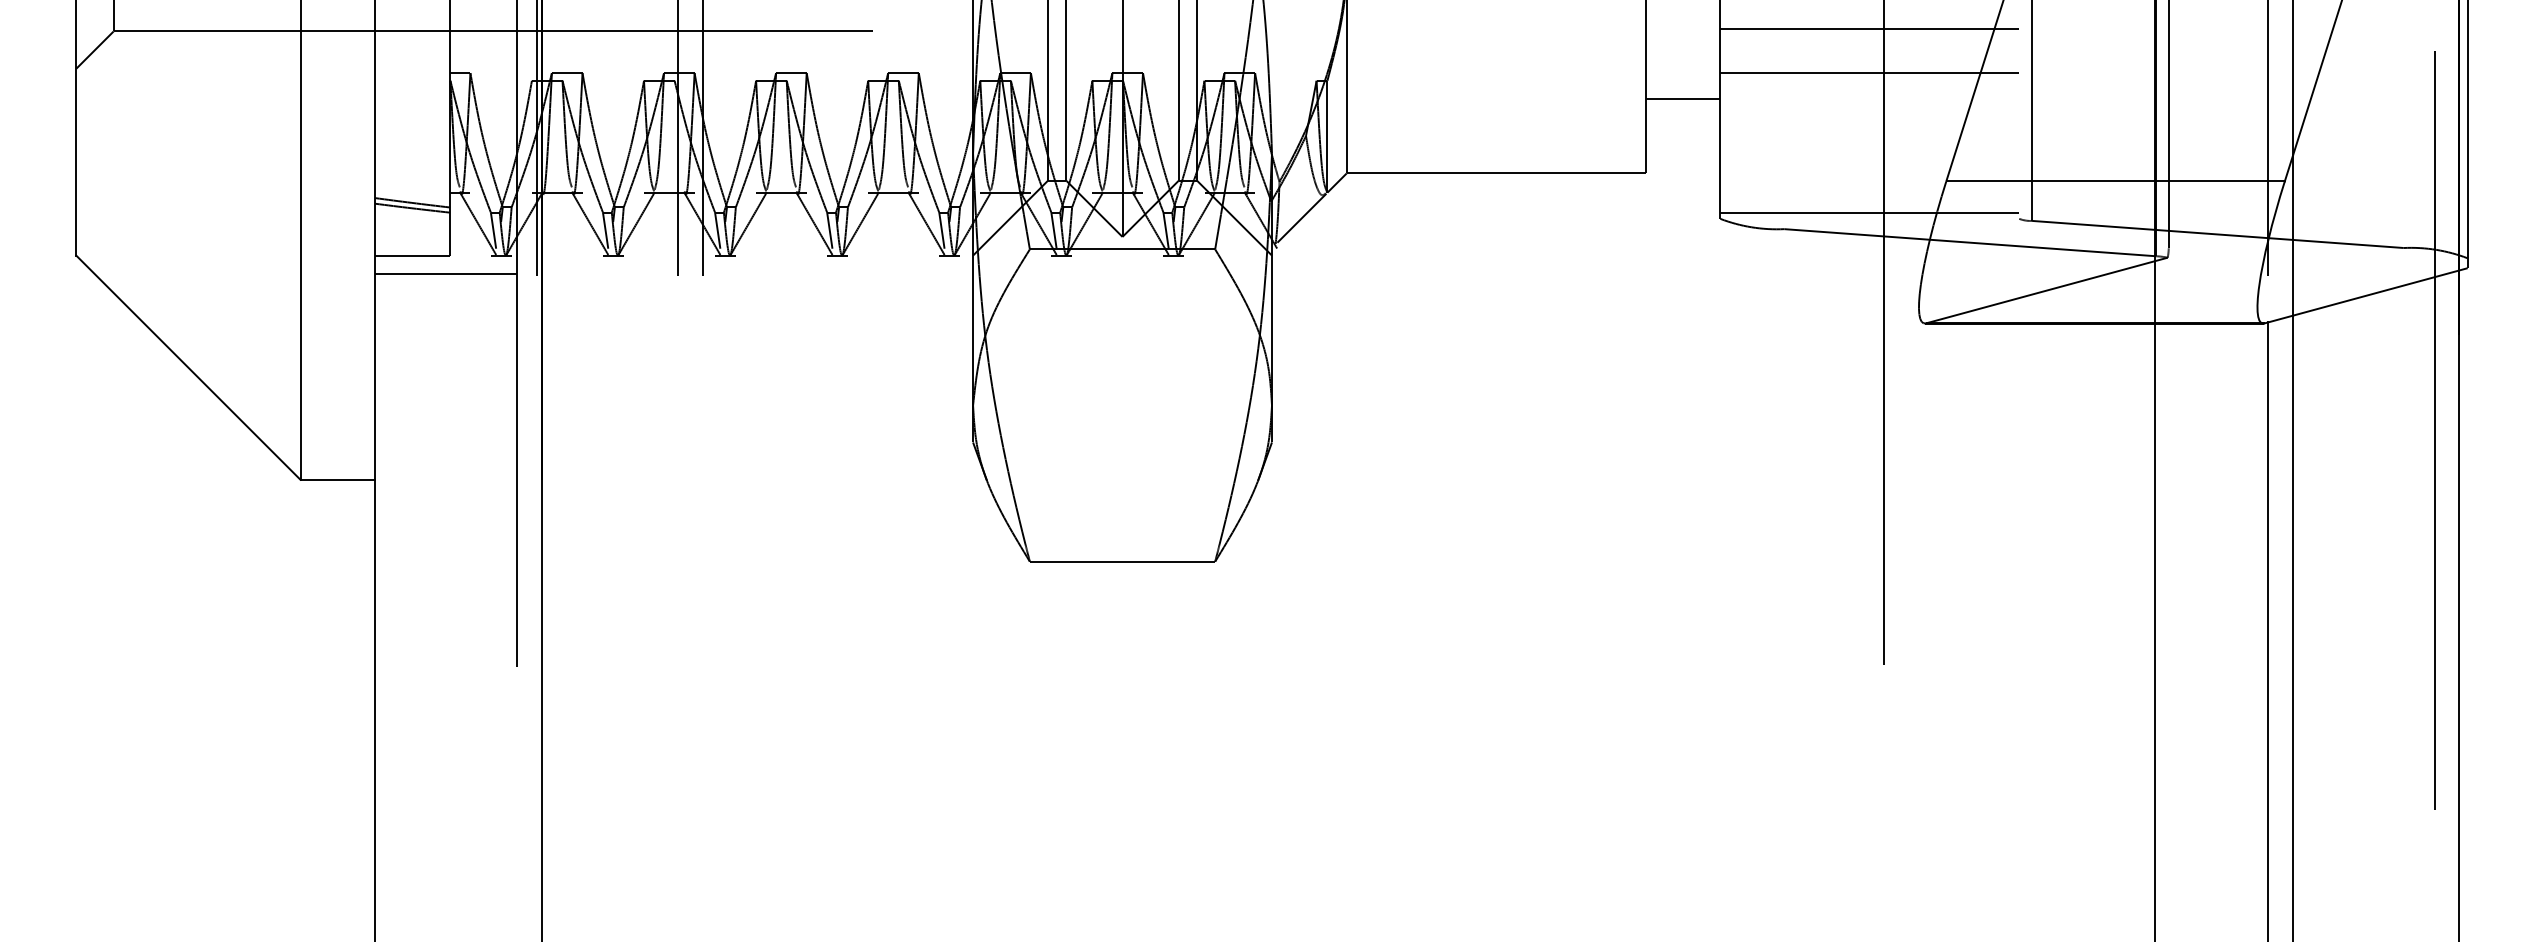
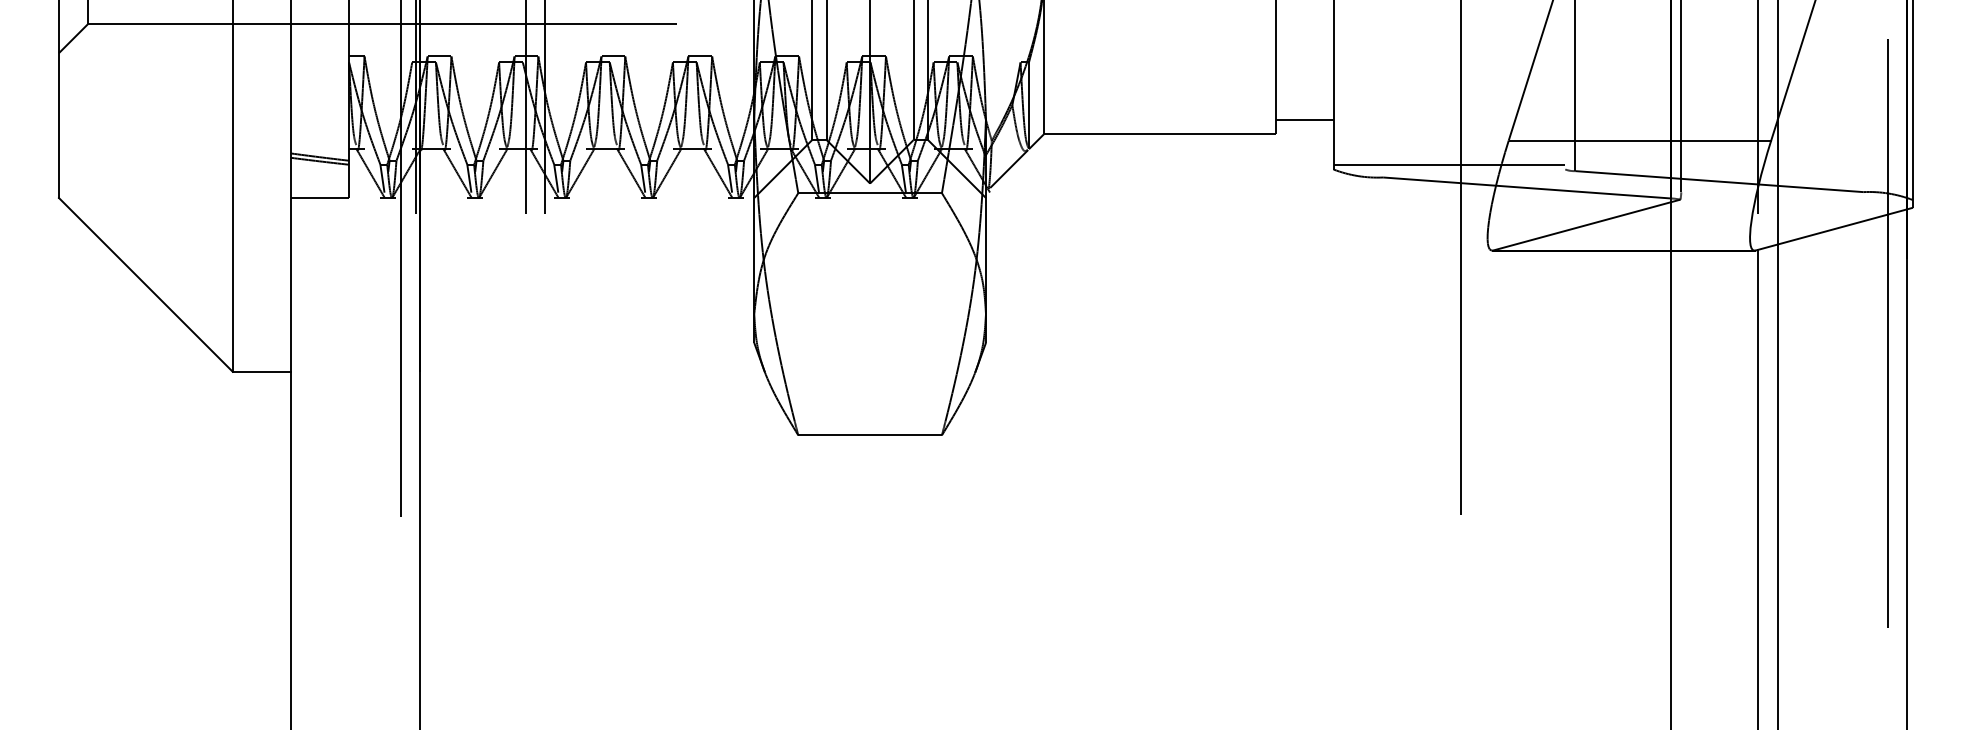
line: (1869, 28) -> (1449, 21), removed
line: (1869, 72) -> (1449, 56), removed
line: (1682, 98) -> (1304, 119), moved
line: (446, 273) -> (345, 211), removed

